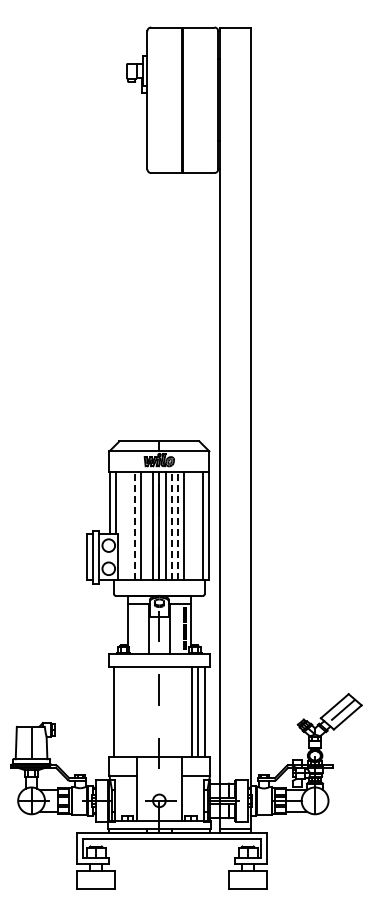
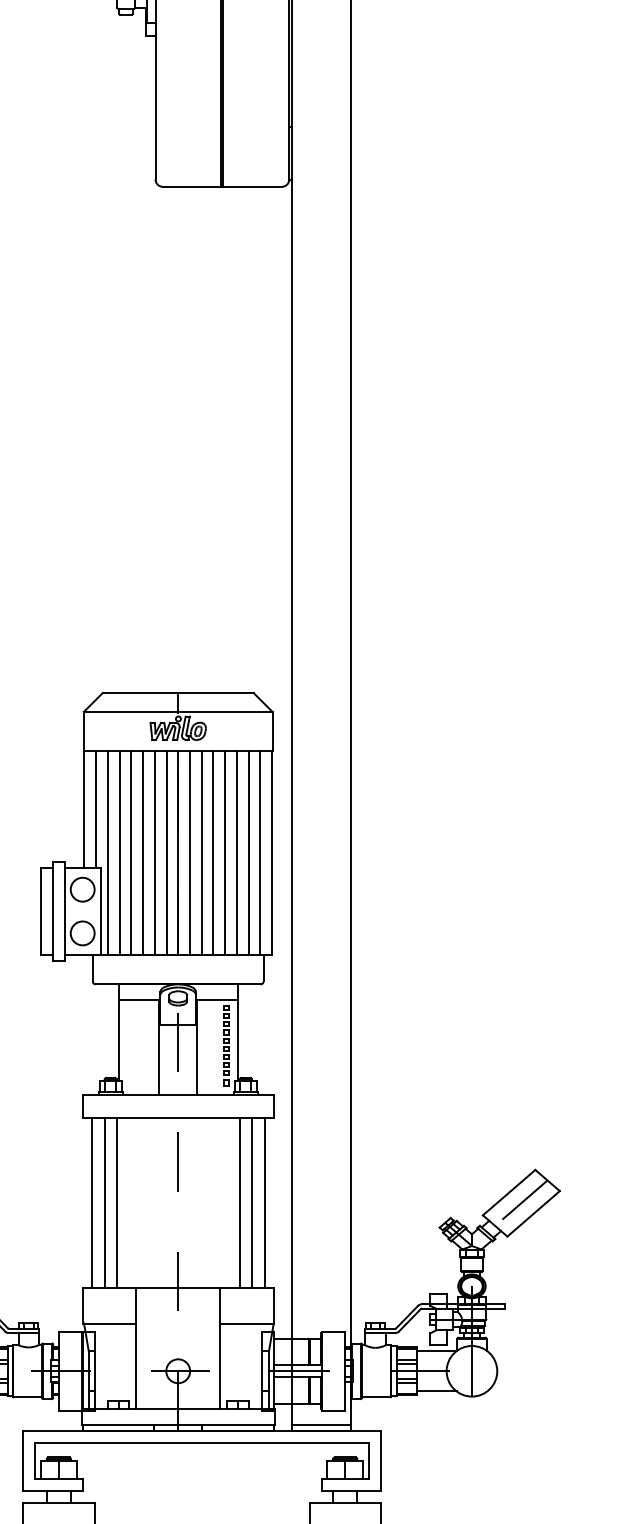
line: (134, 525) -> (131, 851), dashed -> solid
line: (171, 525) -> (201, 851), dashed -> solid
line: (178, 525) -> (214, 851), dashed -> solid
line: (122, 526) -> (108, 853), added
line: (128, 526) -> (119, 853), added
line: (147, 526) -> (155, 853), added
line: (190, 526) -> (236, 853), added
line: (196, 526) -> (248, 853), added
line: (120, 711) -> (104, 1202), added
line: (126, 711) -> (116, 1202), added

